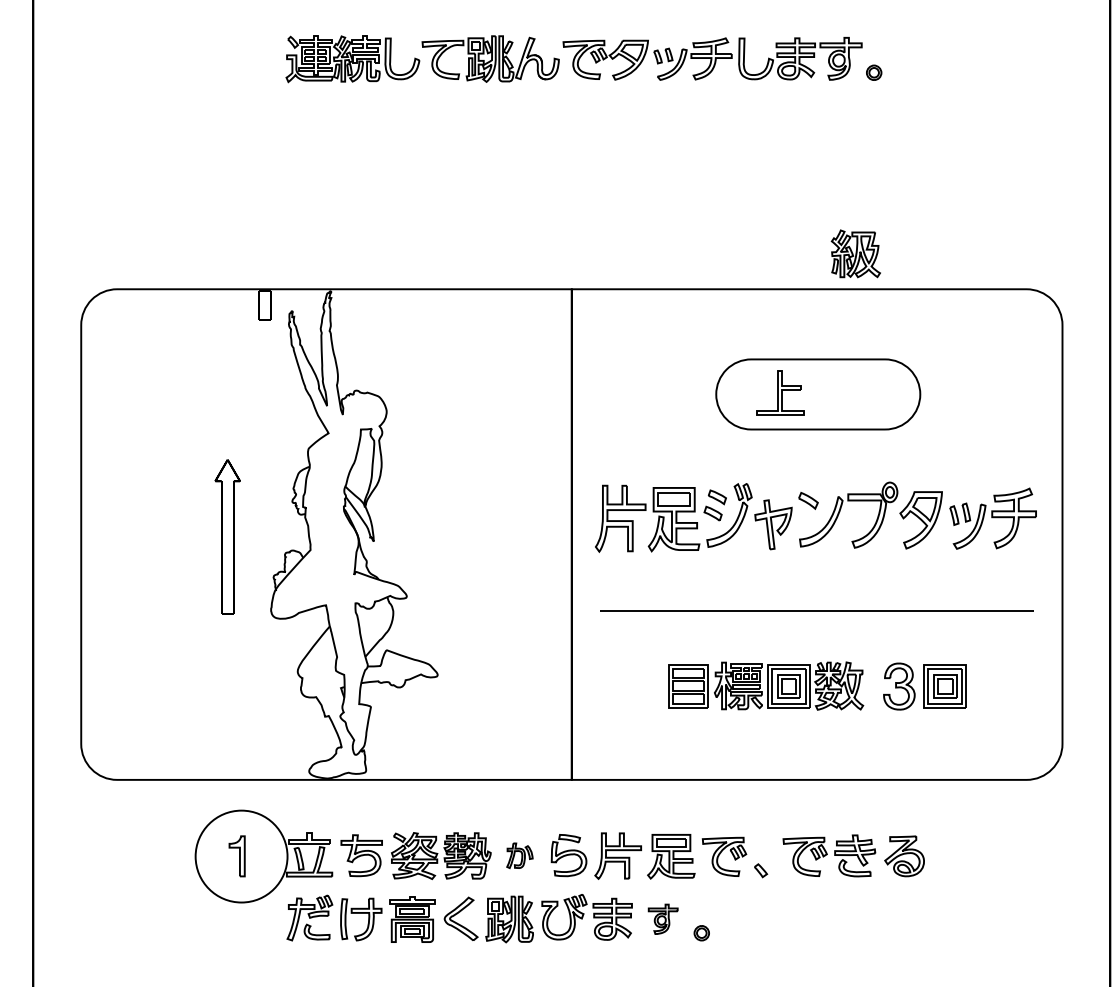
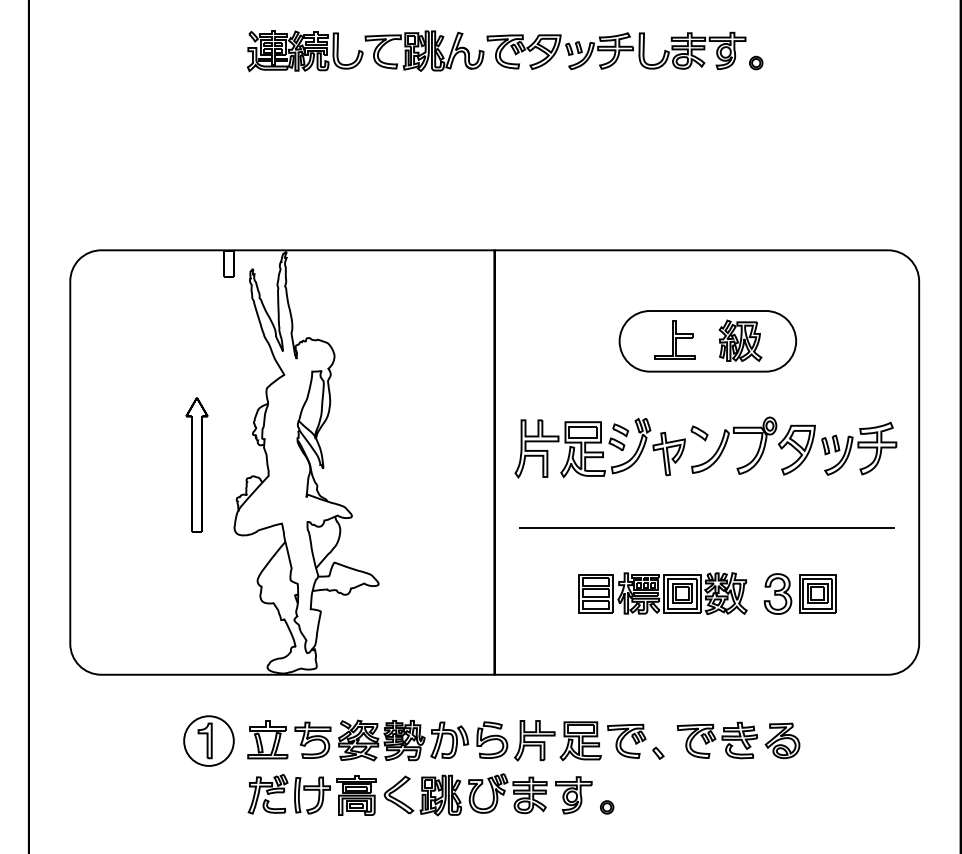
part: (855, 253) -> (740, 340), moved
part: (519, 855) -> (449, 740), size x1.67
circle: (241, 856) -> (208, 741), size x0.62
part: (662, 919) -> (573, 795), size x1.43

